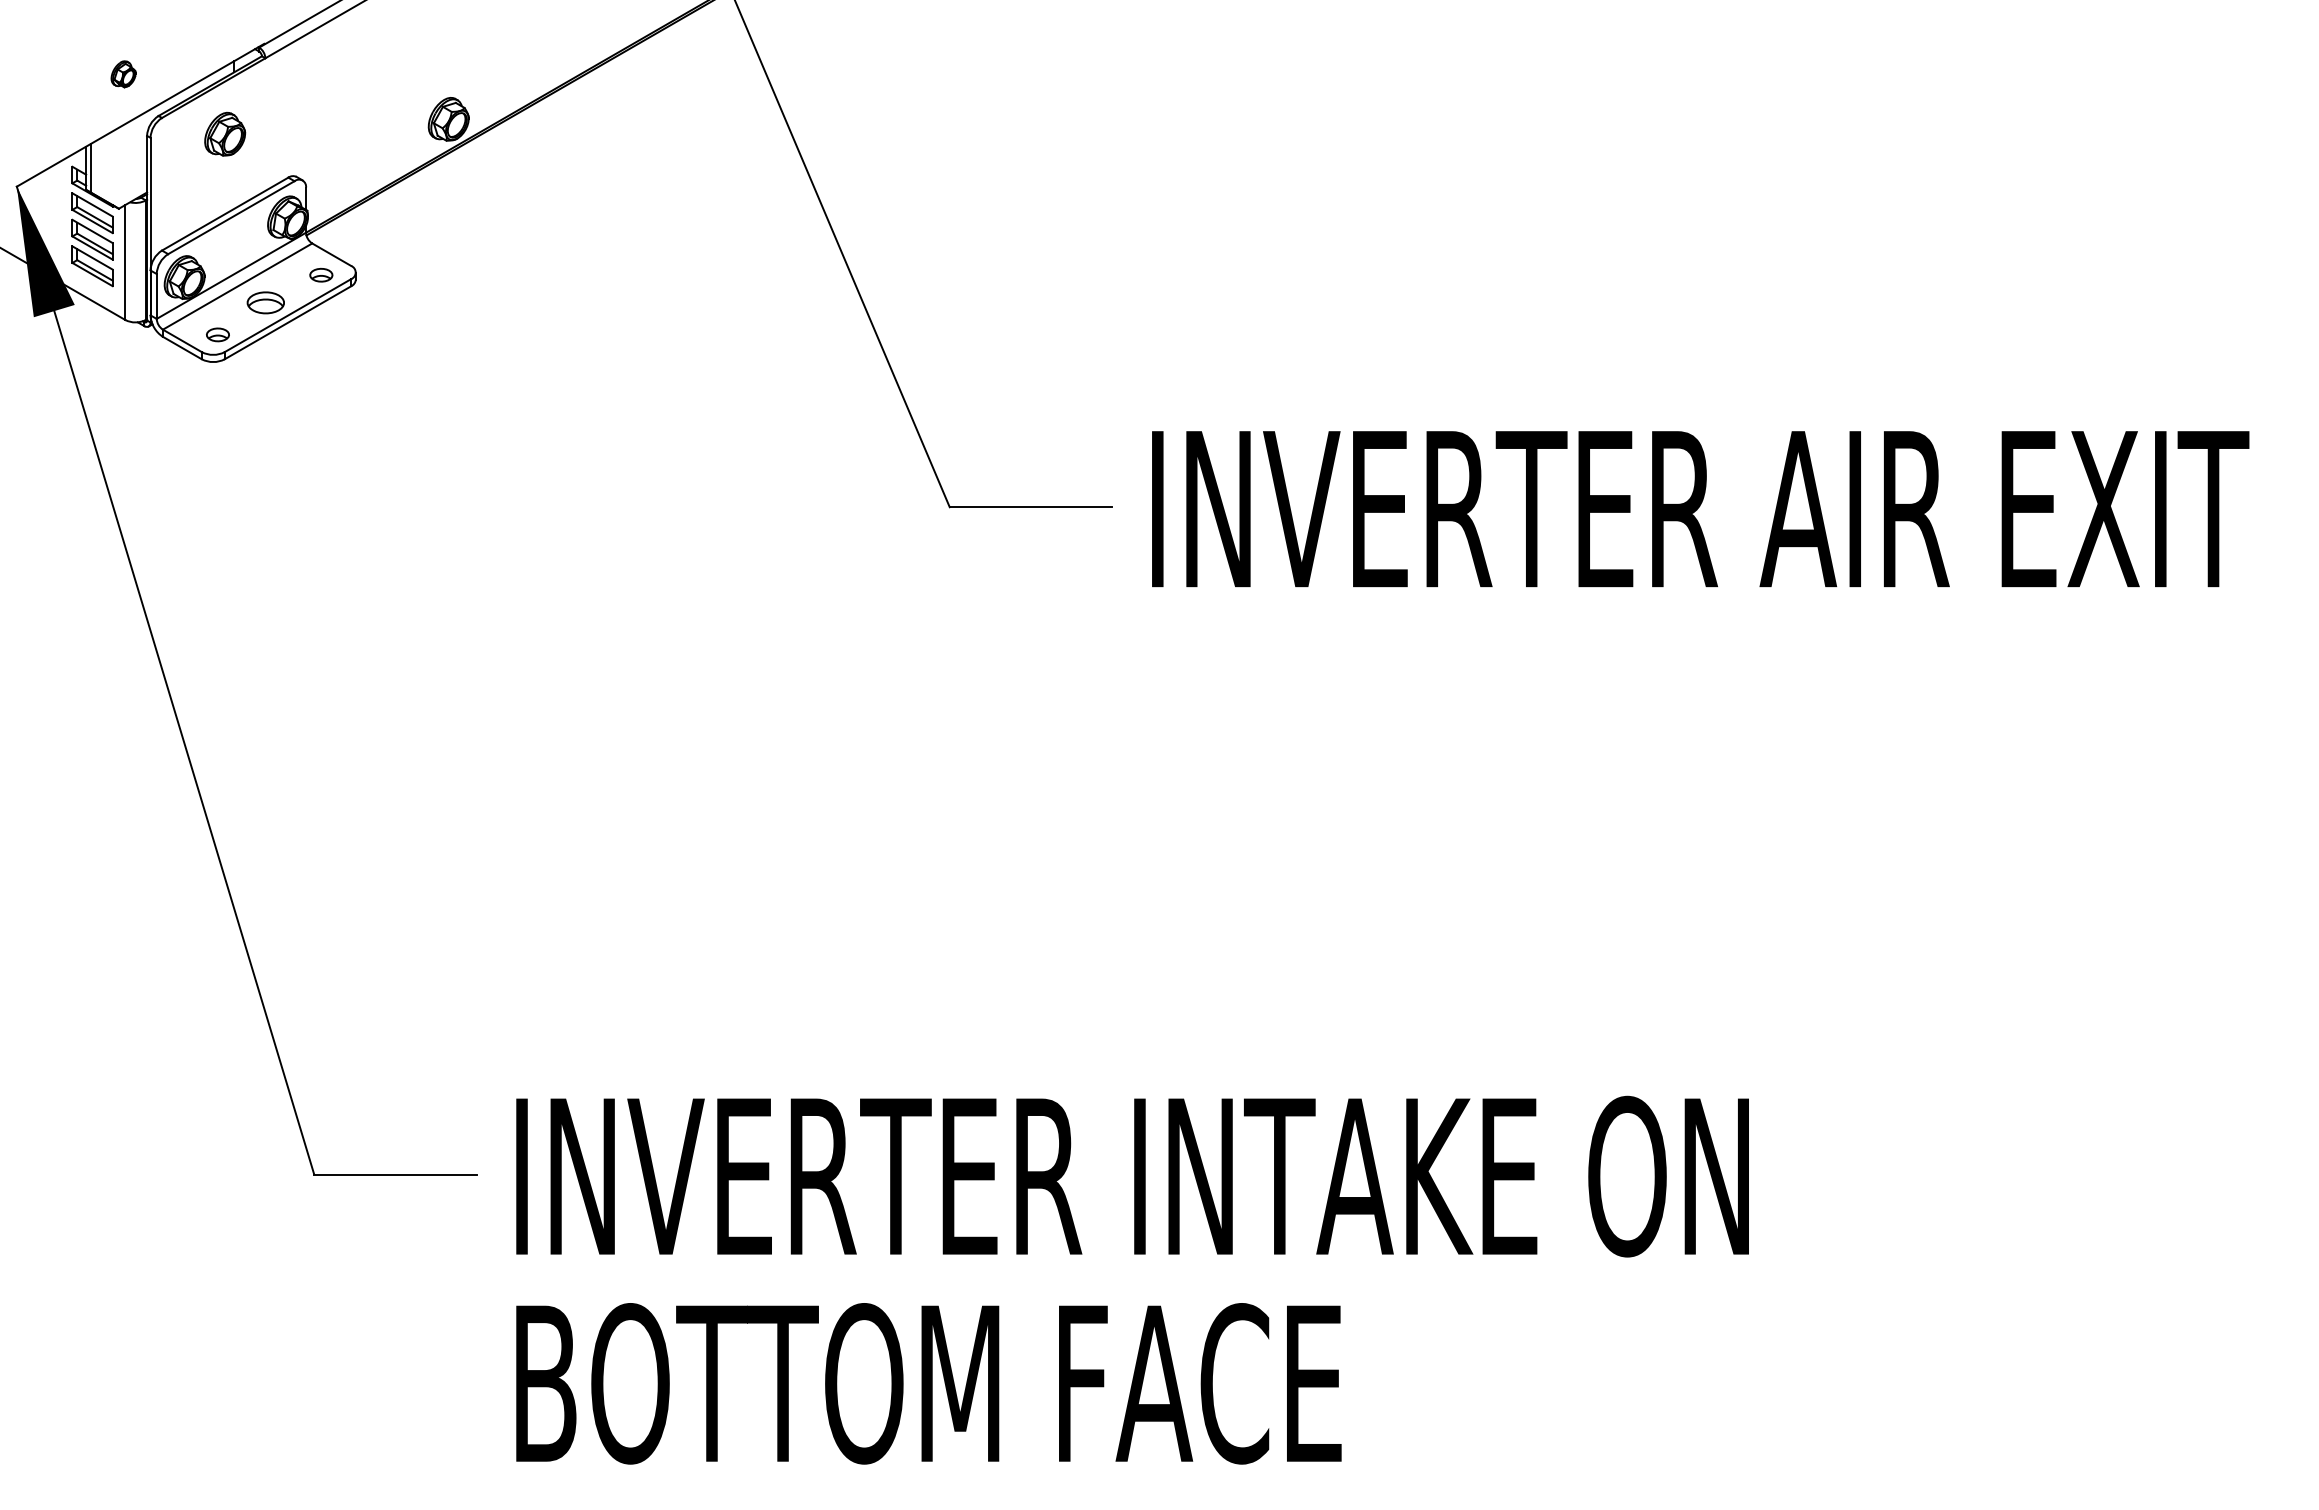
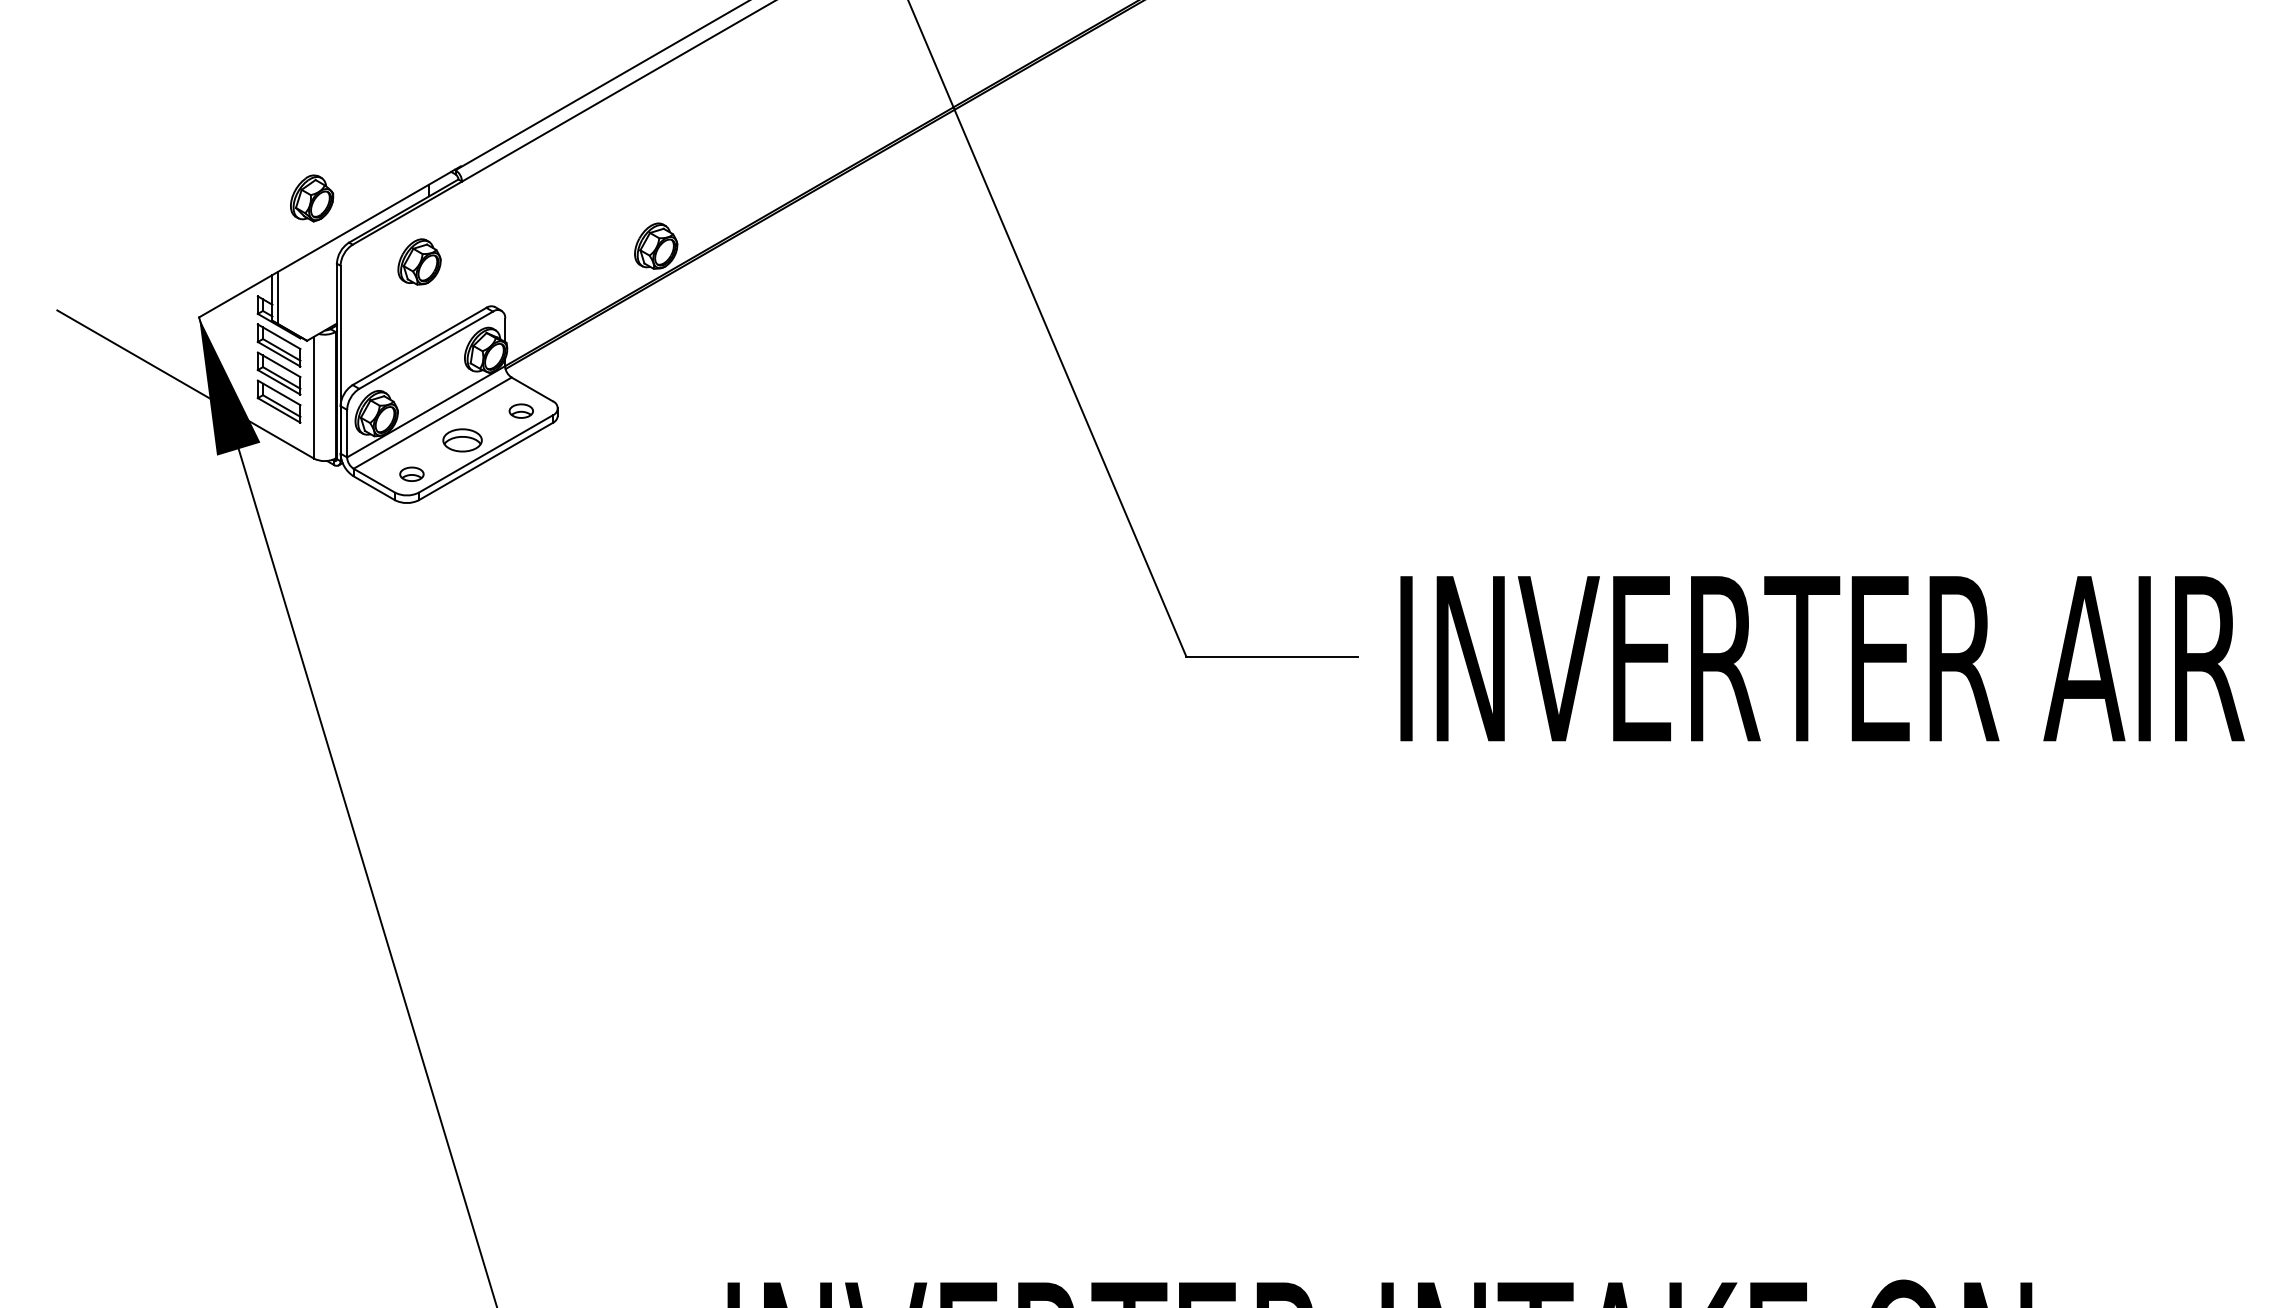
part: (123, 74) -> (311, 198), size x1.67

